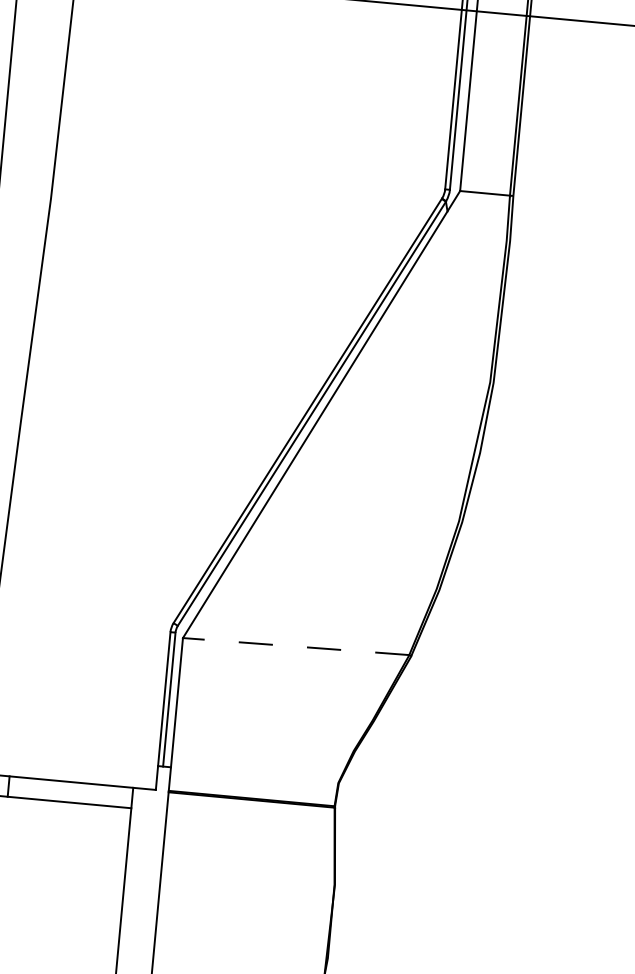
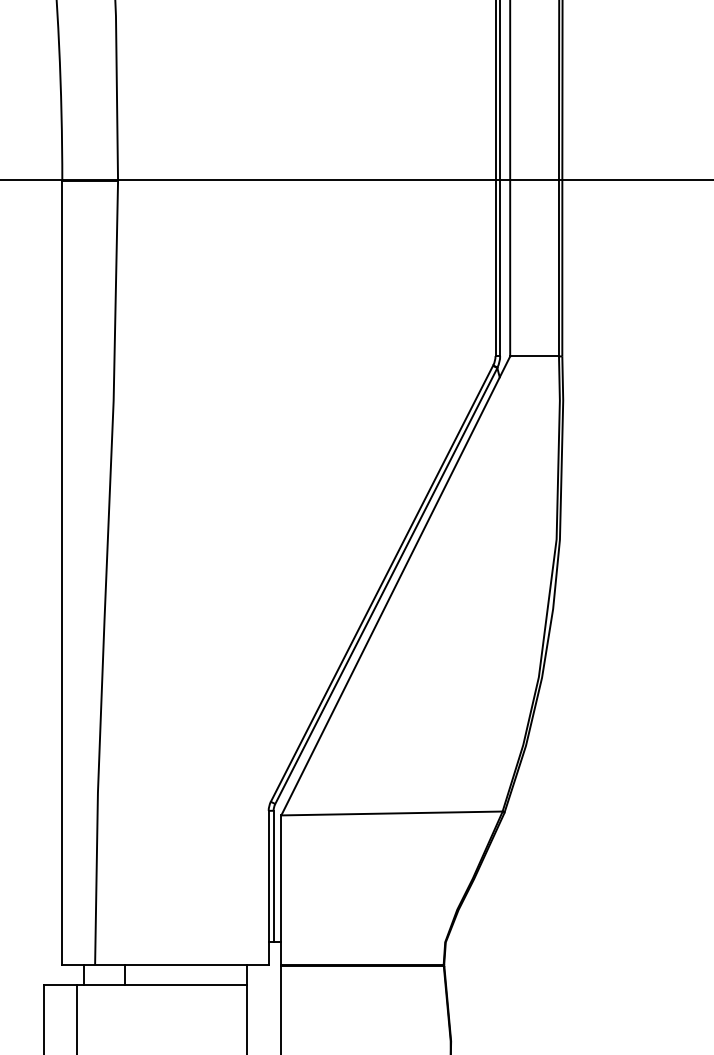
line: (296, 646) -> (392, 813), dashed -> solid

